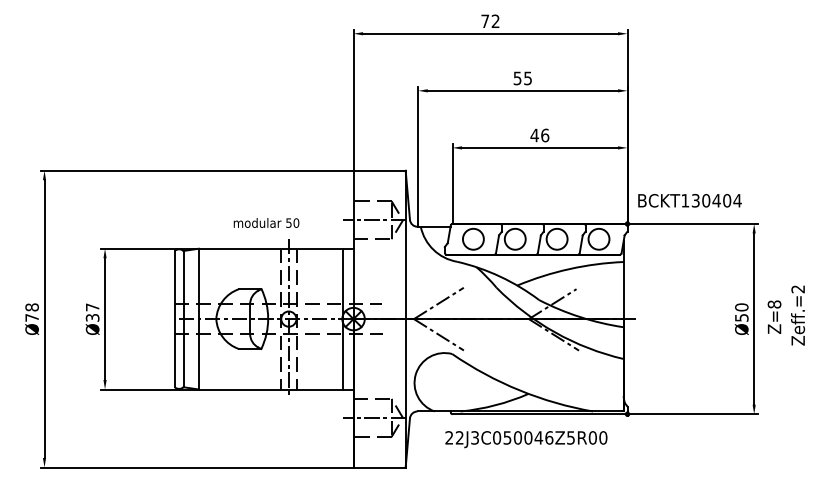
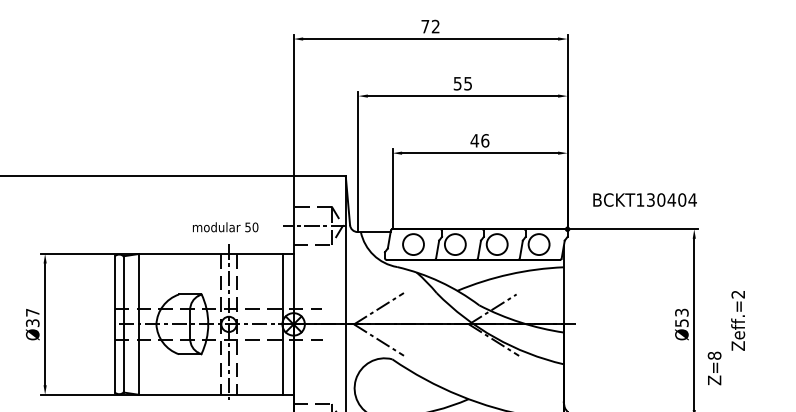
text: (689, 200) -> (644, 199), moved
text: (266, 222) -> (225, 226), moved
text: (741, 307) -> (681, 312), Ø50 -> Ø53
text: (774, 316) -> (714, 367), moved

